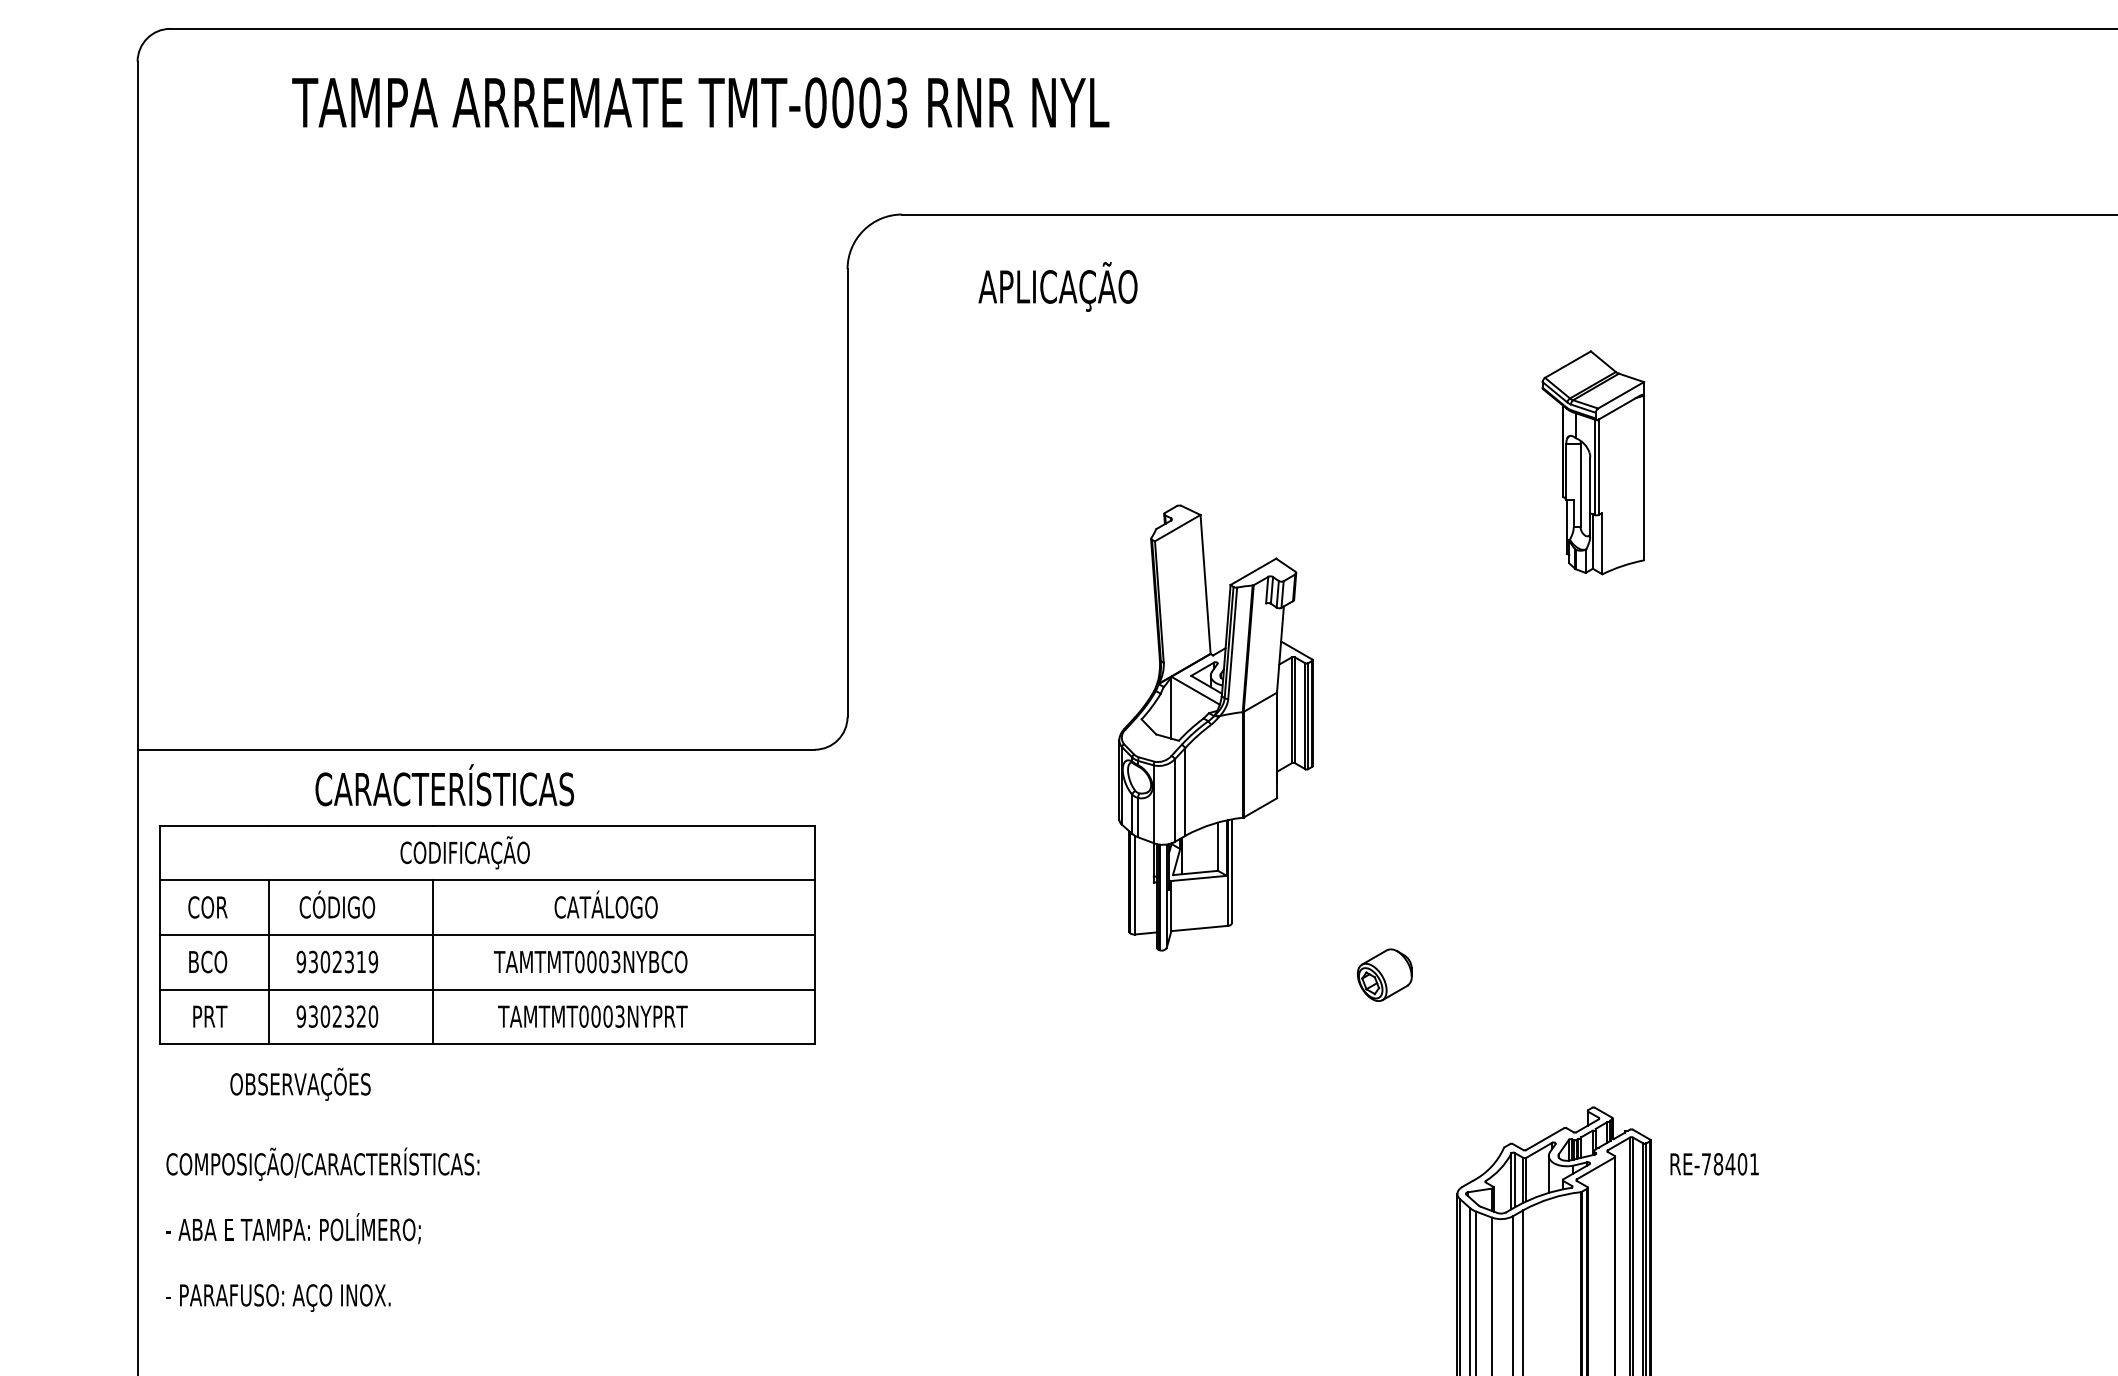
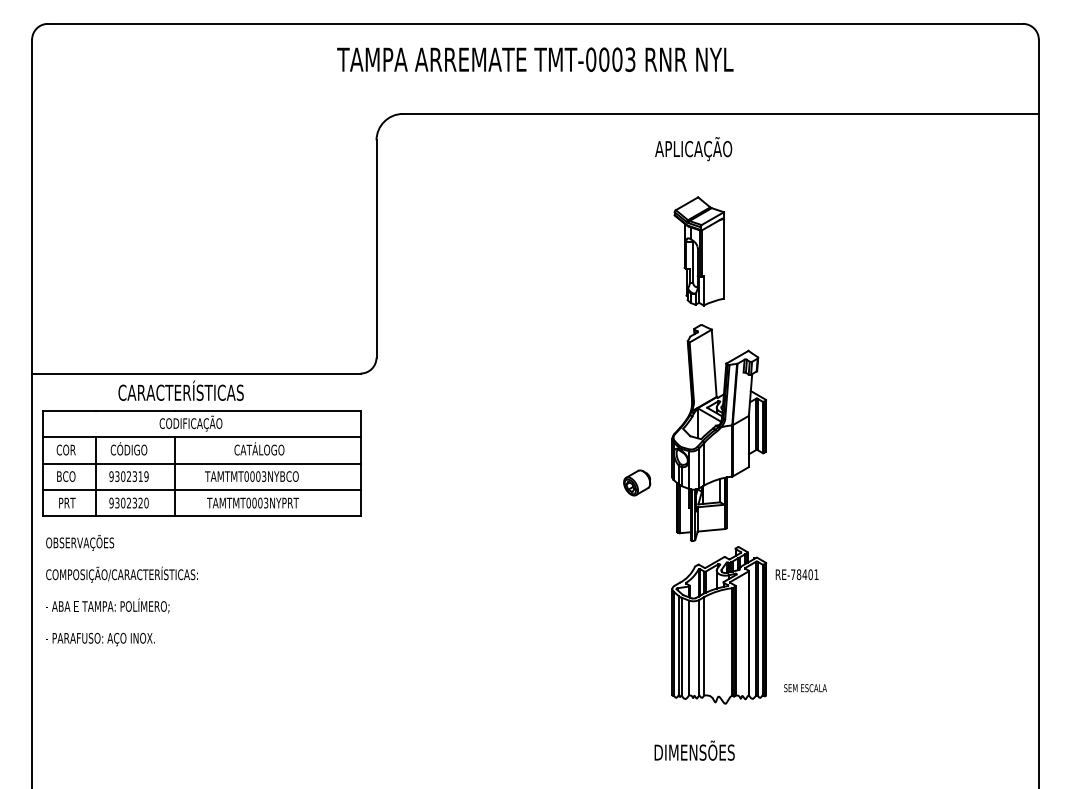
text: (701, 102) -> (535, 59), moved
text: (1057, 287) -> (693, 149), moved
part: (1591, 463) -> (698, 251), moved
part: (1214, 726) -> (718, 432), moved
text: (301, 1083) -> (80, 542), moved

